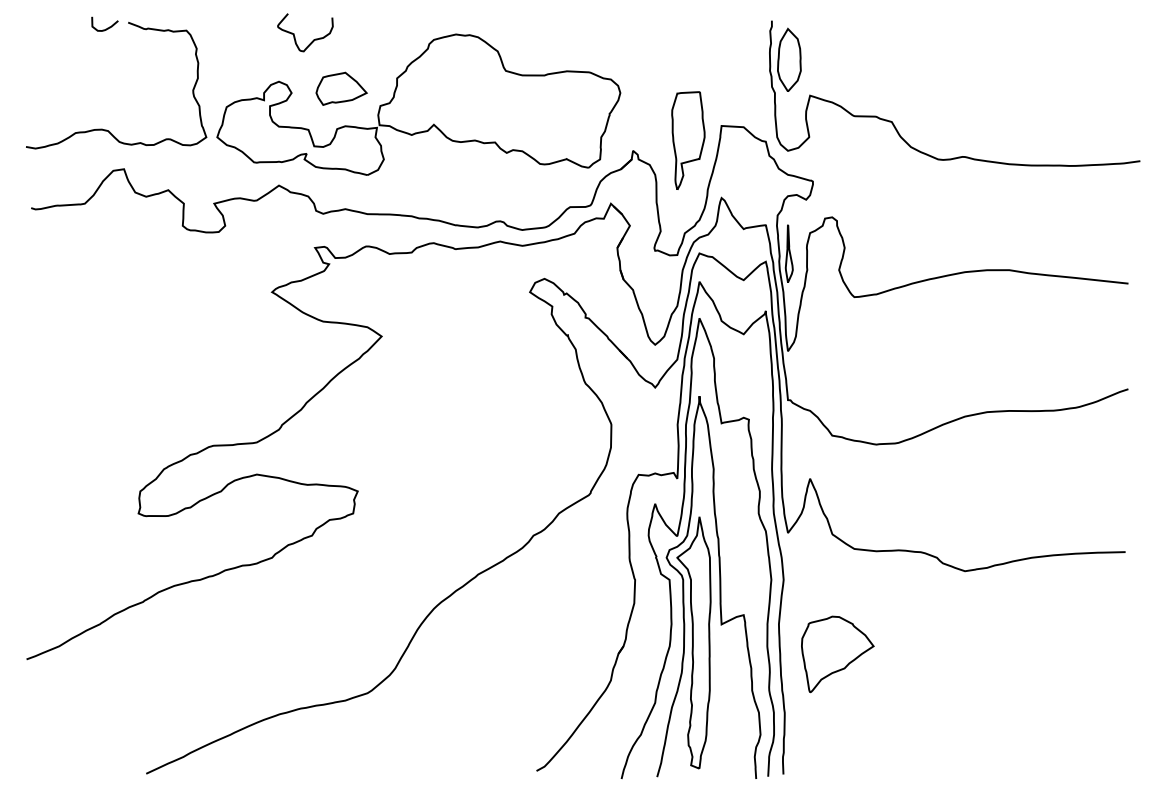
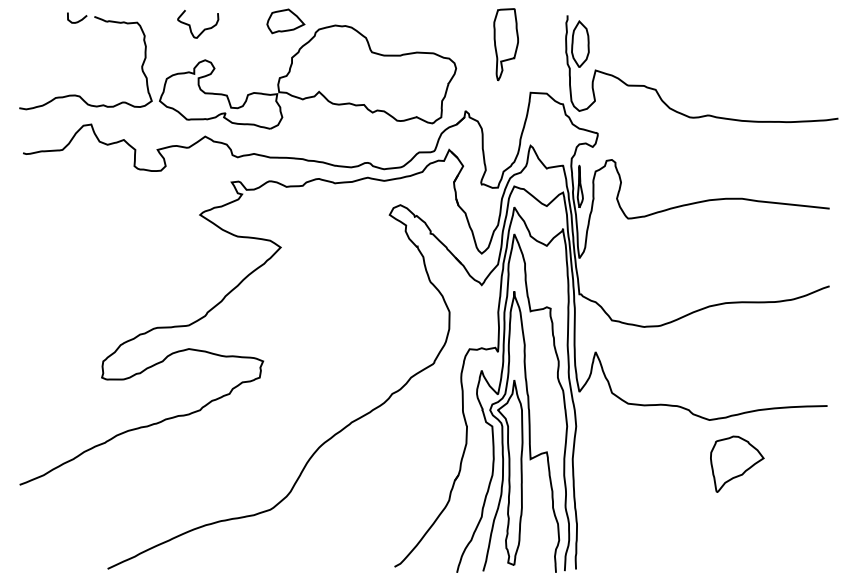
curve: (313, 39) -> (204, 29), moved
part: (341, 88) -> (285, 21), moved
part: (688, 140) -> (506, 44), moved
part: (837, 654) -> (737, 464), moved

